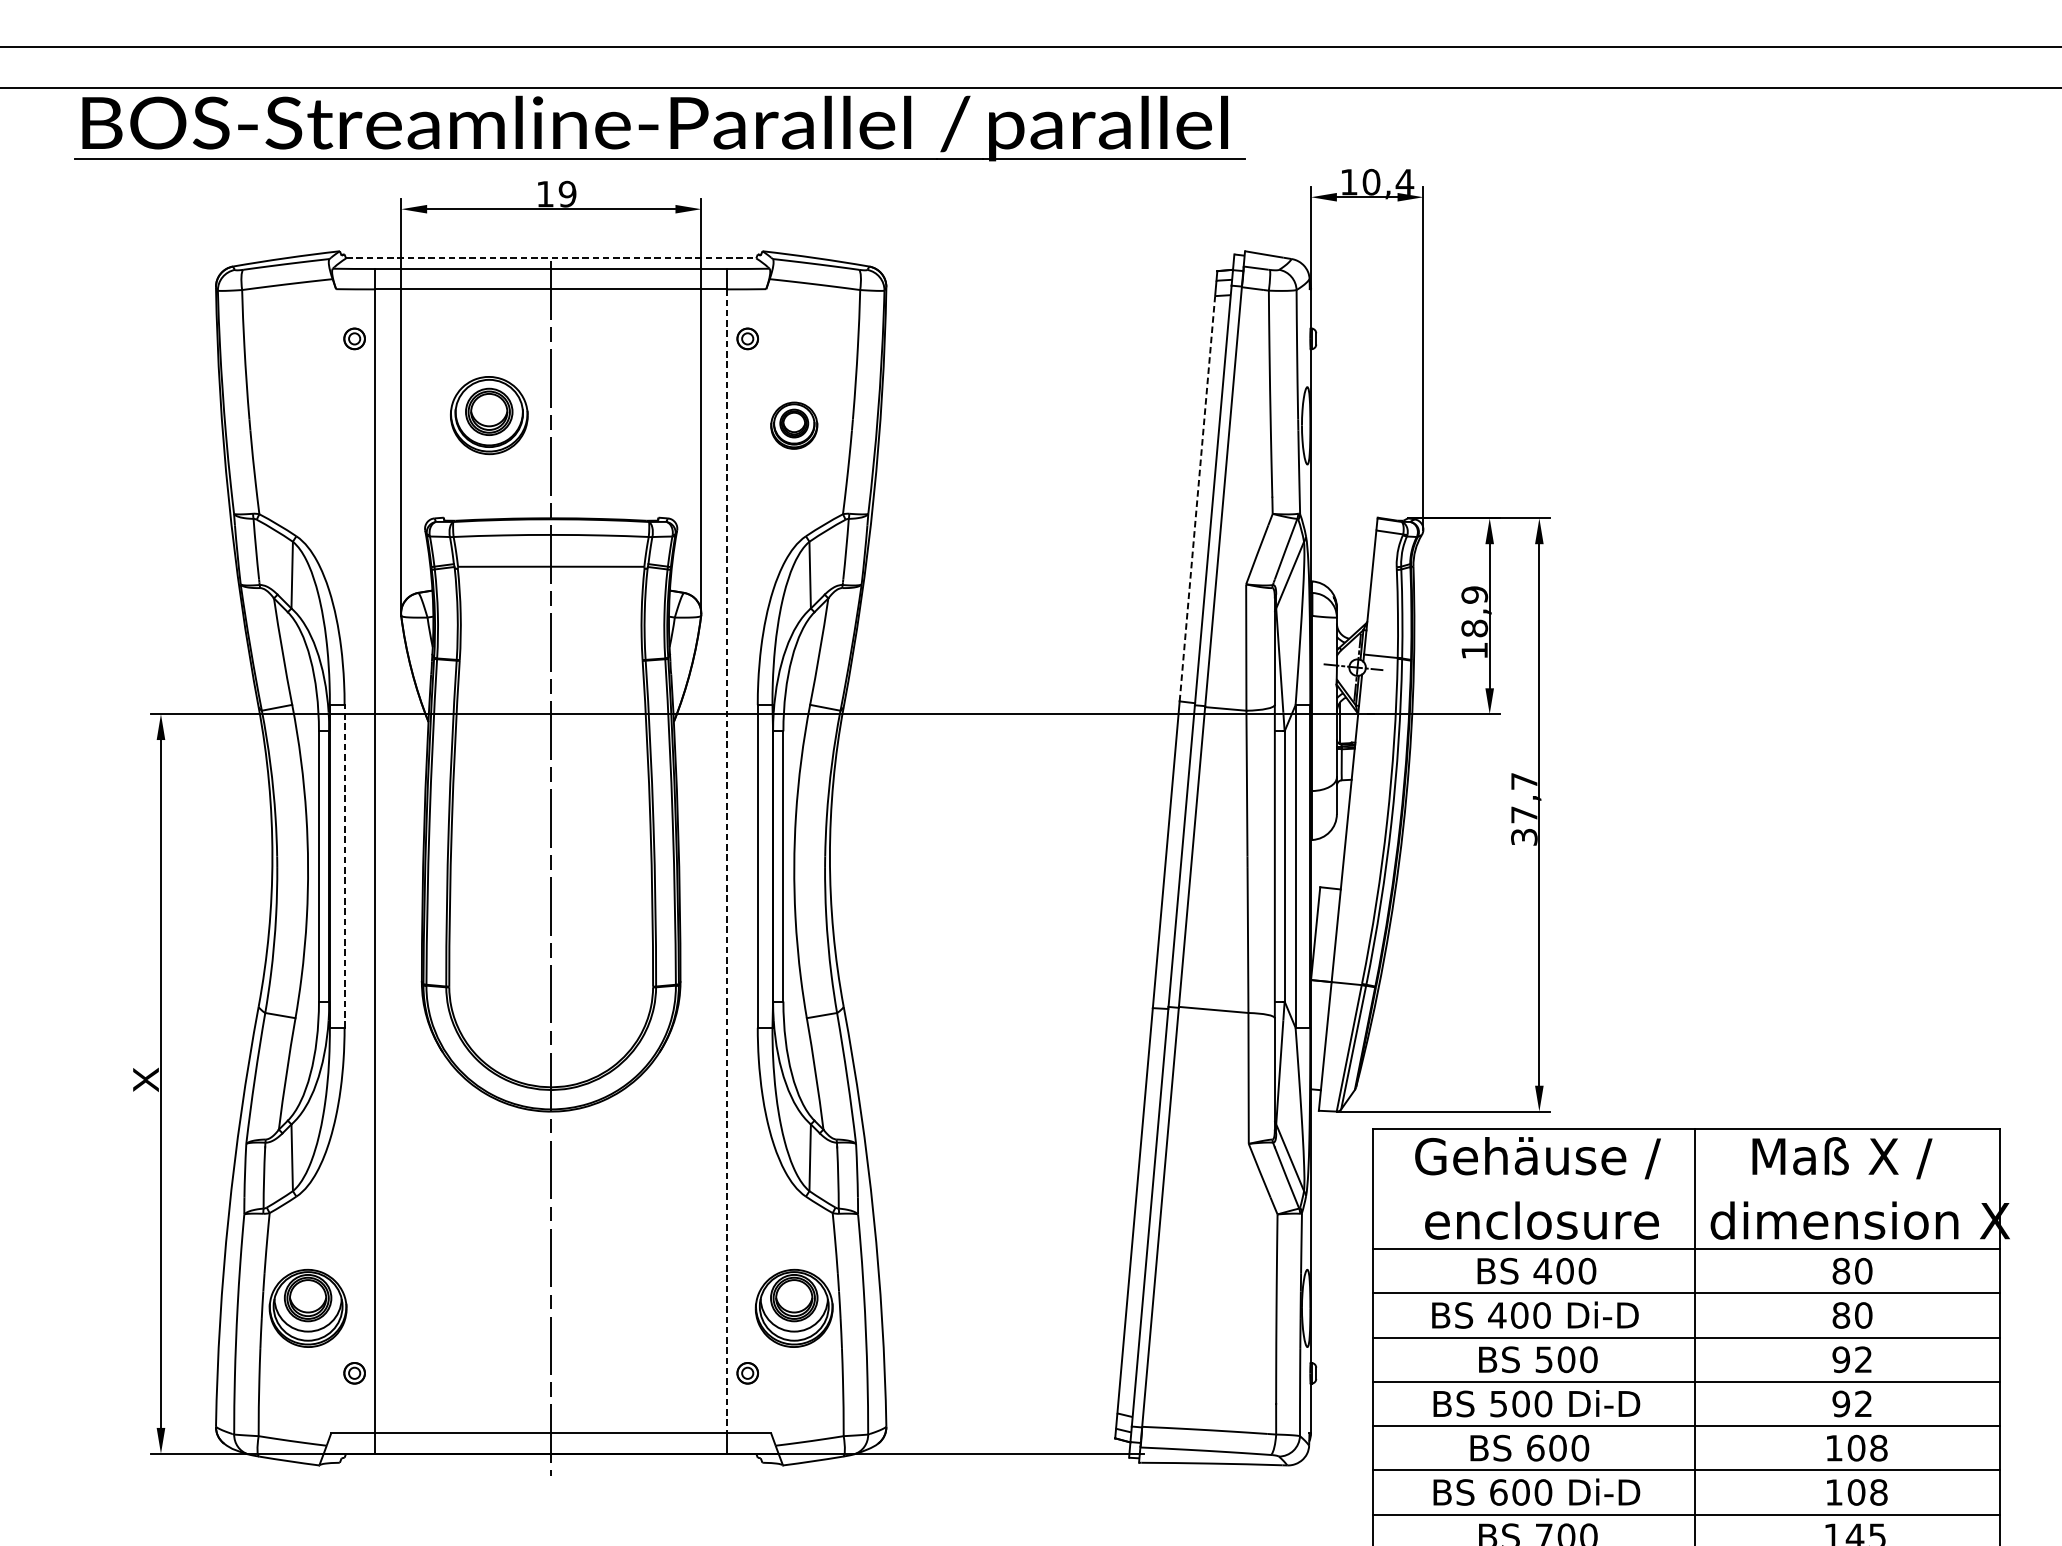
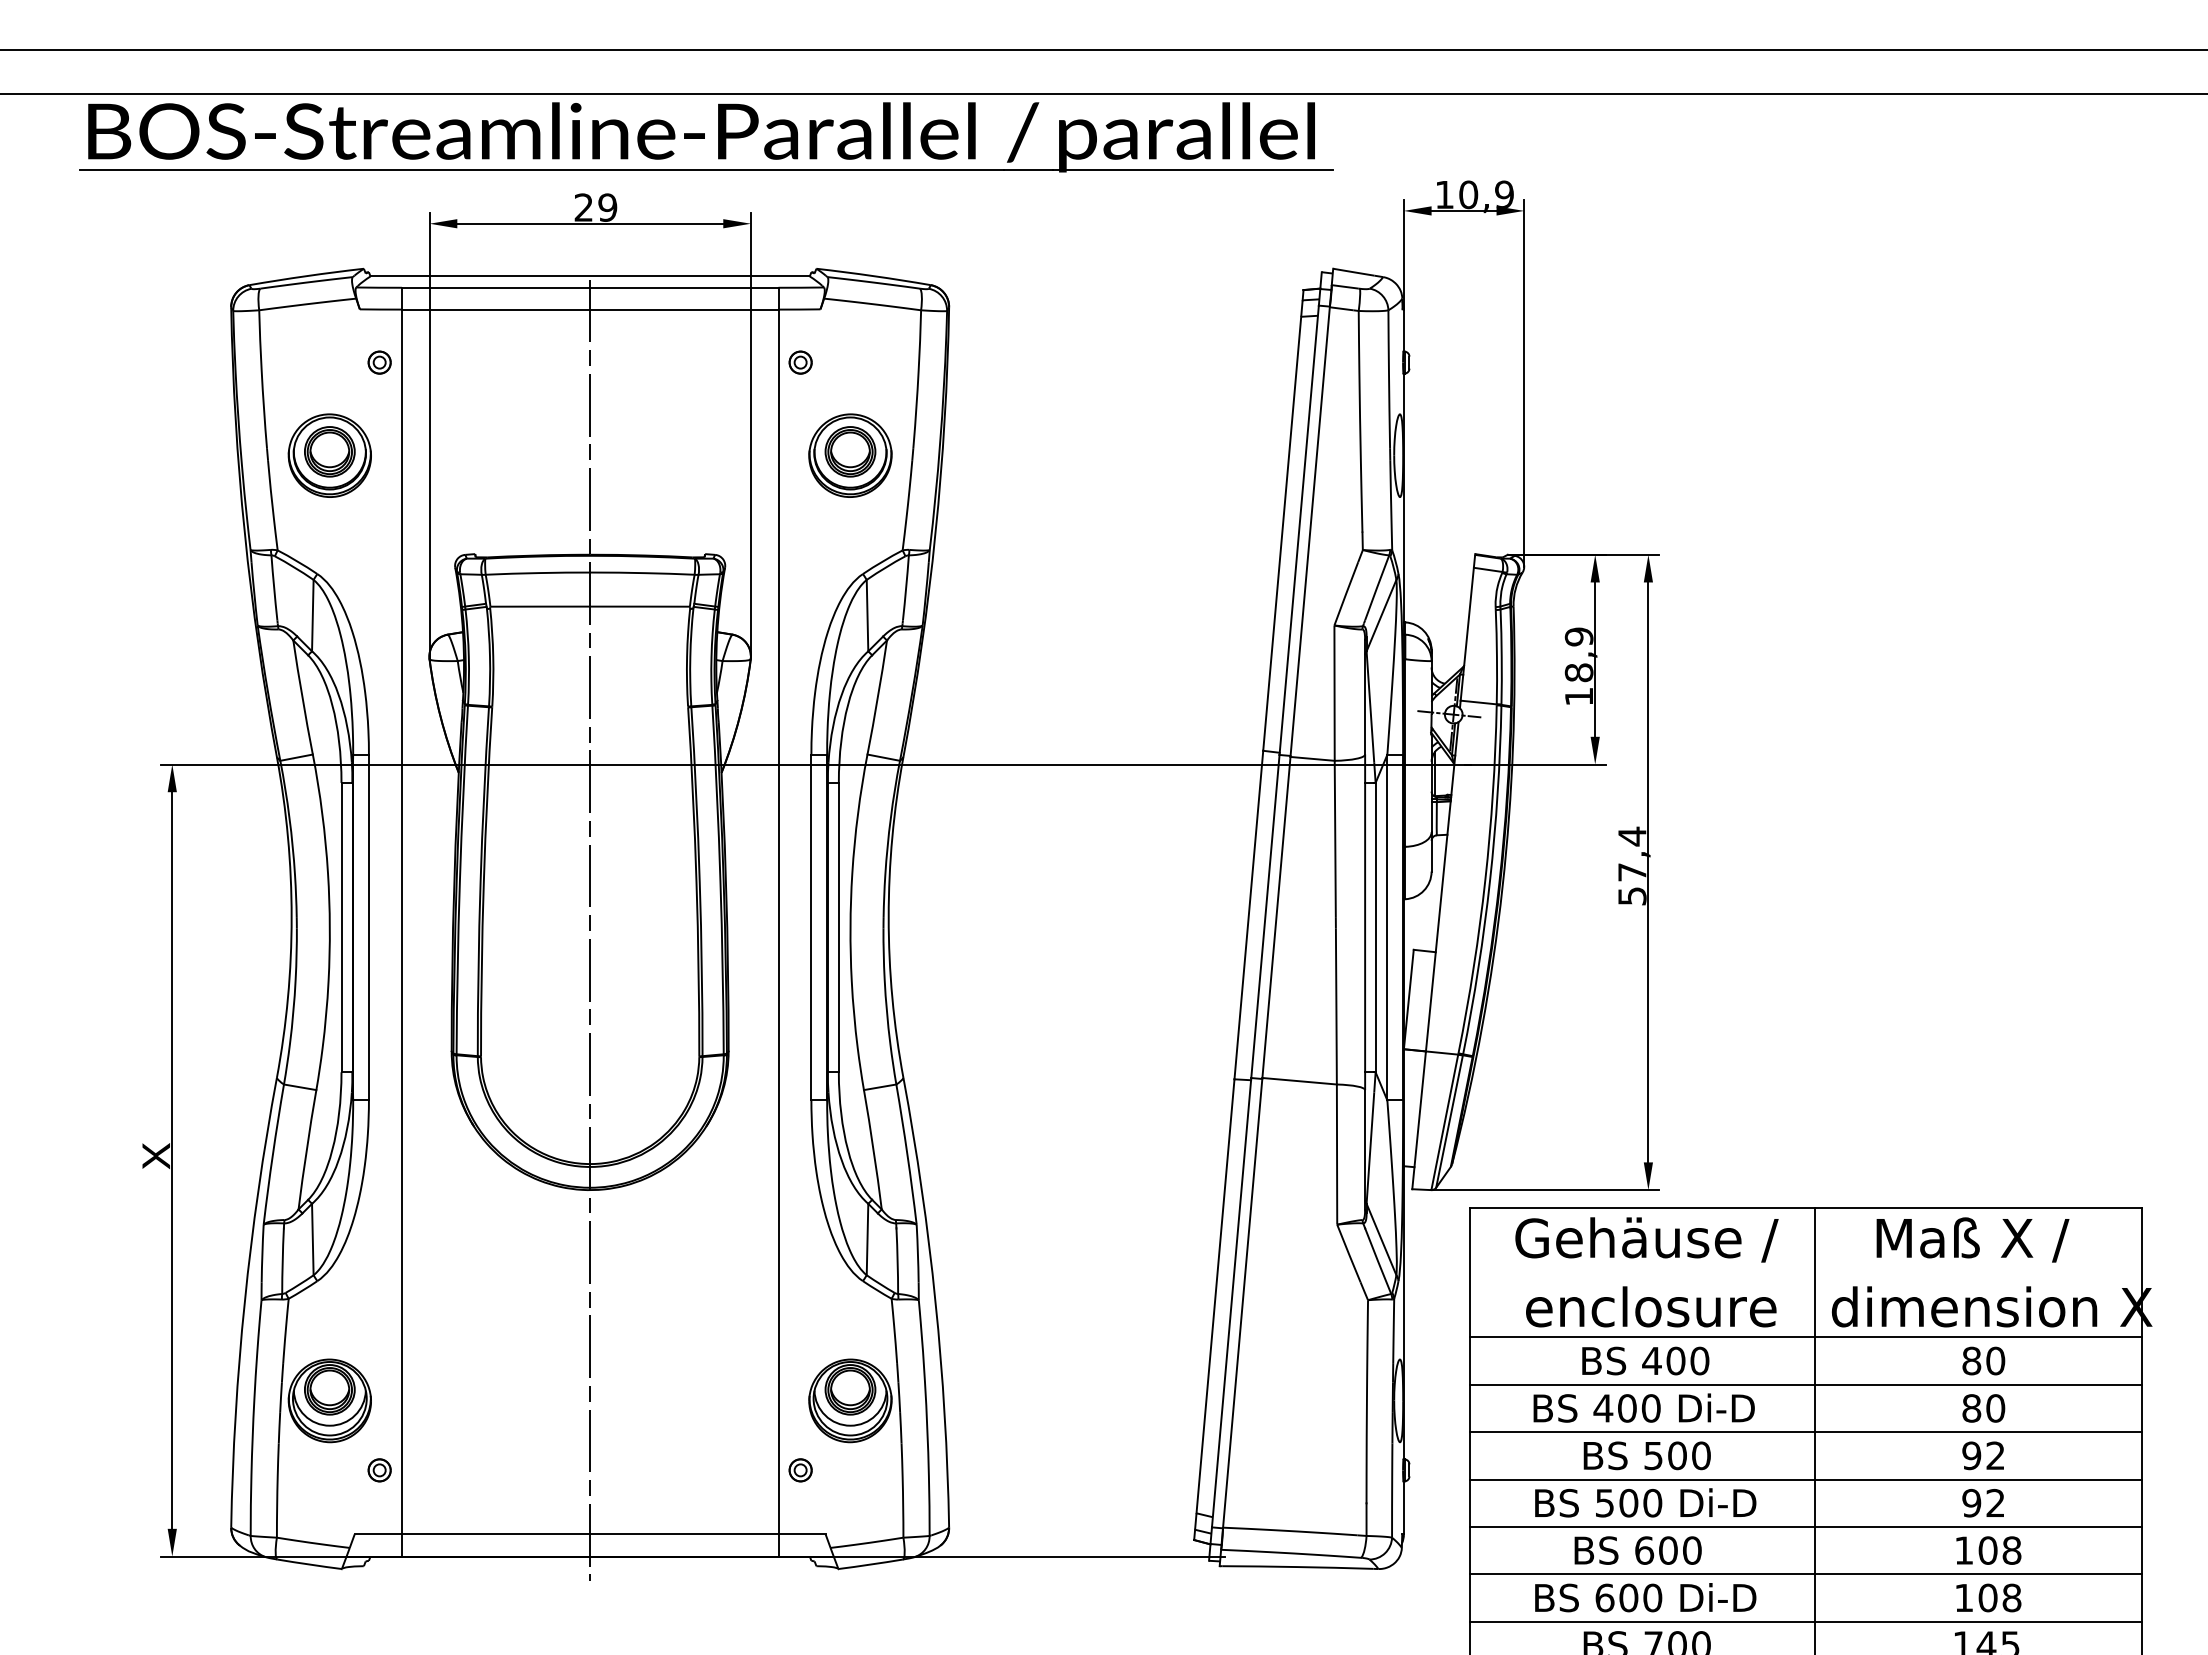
text: (1404, 181) -> (1504, 194), 10,4 -> 10,9
text: (544, 194) -> (583, 207), 19 -> 29
line: (551, 258) -> (590, 276), dashed -> solid
part: (488, 415) -> (329, 455), moved
part: (794, 425) -> (850, 455), size x1.67
line: (1197, 498) -> (1282, 533), dashed -> solid
text: (1524, 808) -> (1632, 865), 37,7 -> 57,4
line: (727, 861) -> (778, 922), dashed -> solid
line: (344, 866) -> (368, 927), dashed -> solid

